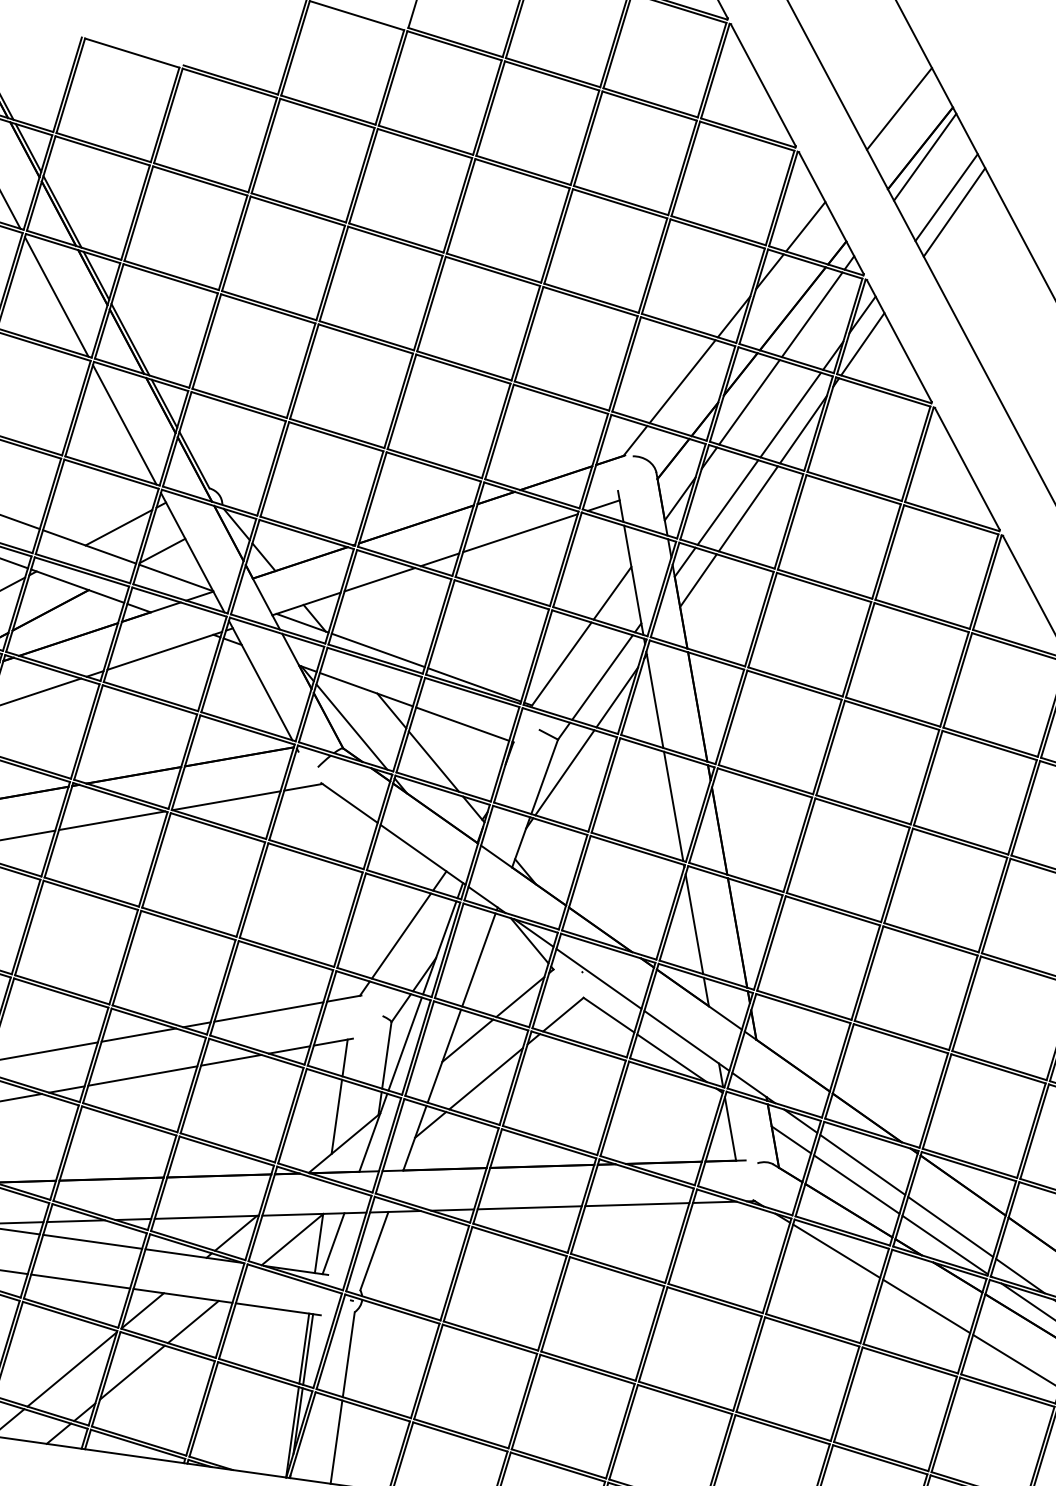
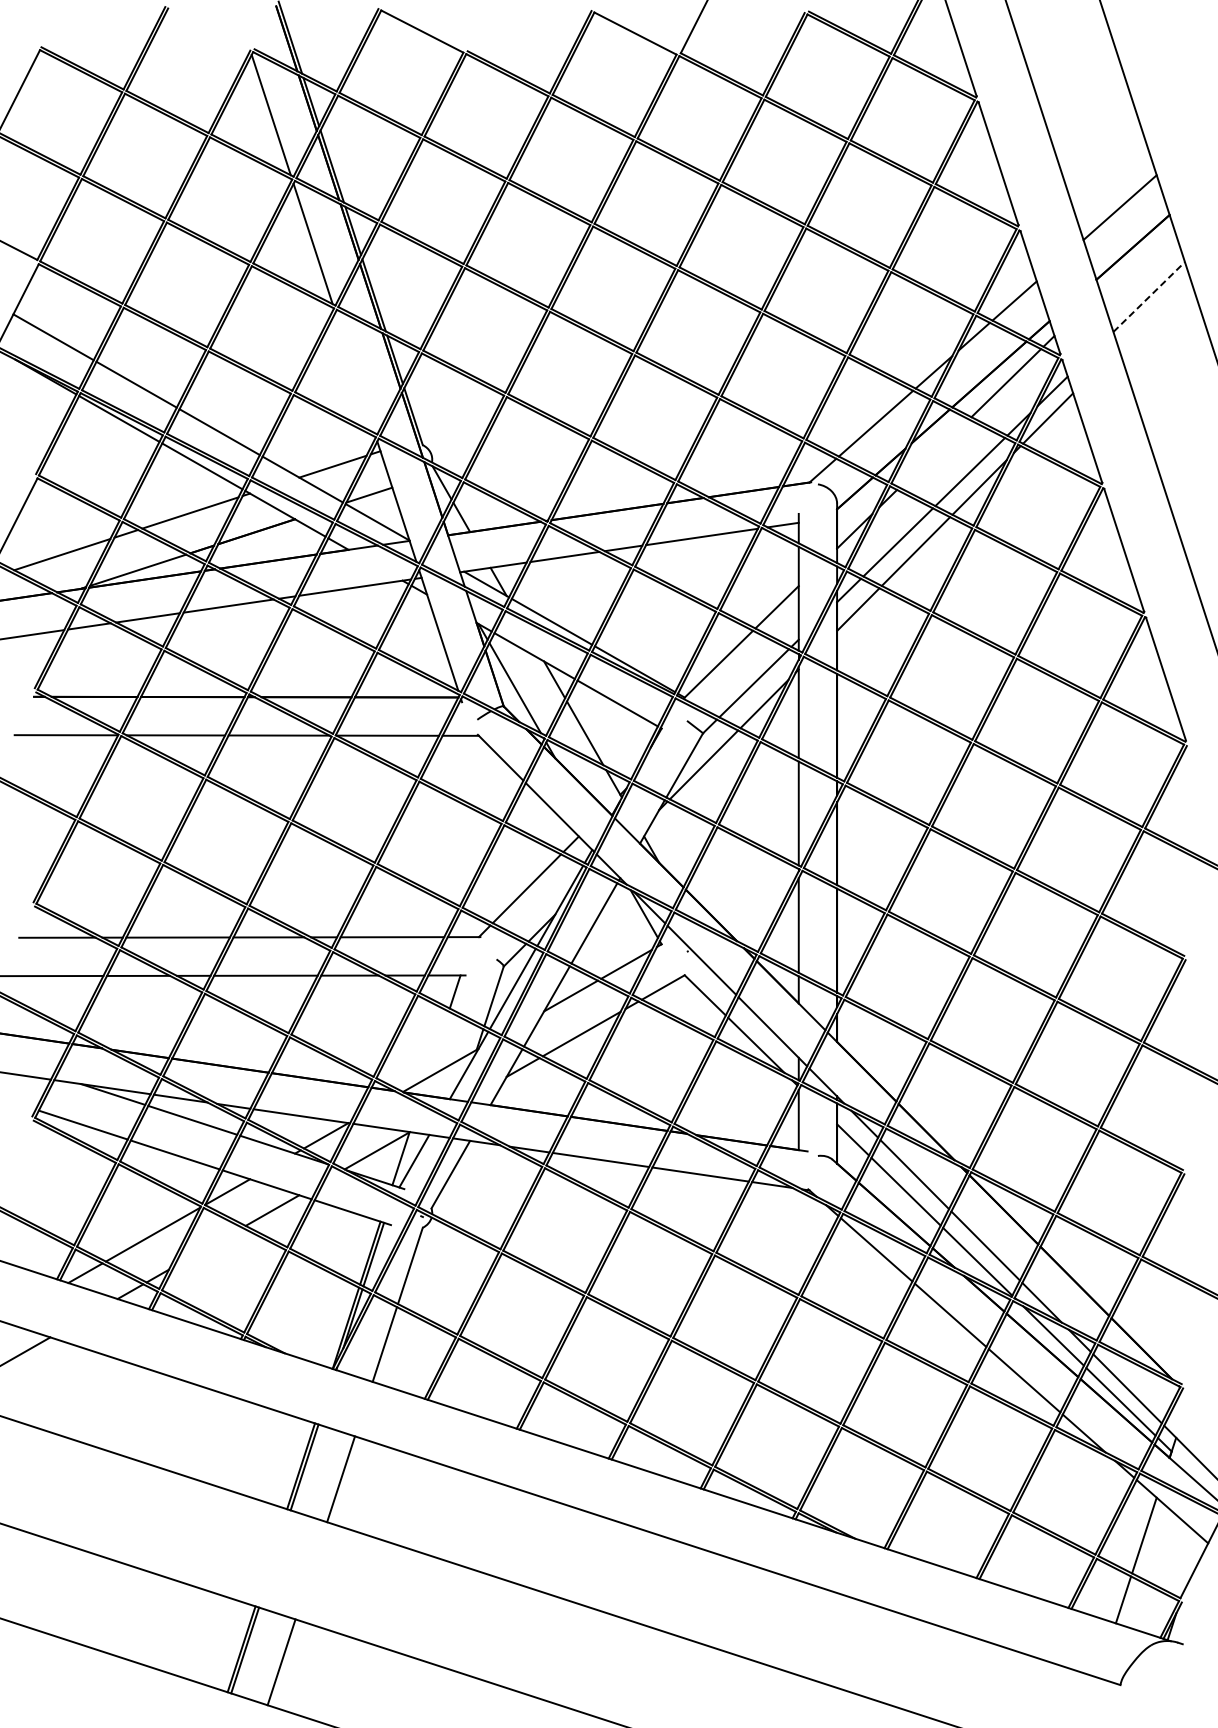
line: (924, 157) -> (1135, 256), removed
line: (946, 197) -> (1149, 296), solid -> dashed
line: (953, 212) -> (1153, 311), removed
line: (749, 402) -> (934, 453), removed
line: (124, 424) -> (354, 372), removed
line: (336, 1116) -> (437, 1044), removed
line: (131, 1371) -> (207, 1246), removed

